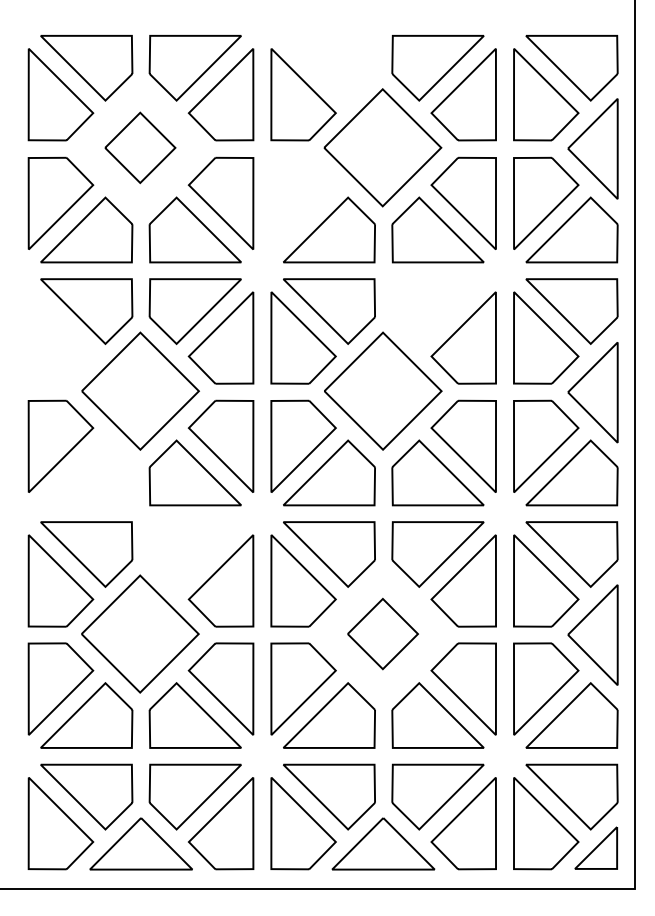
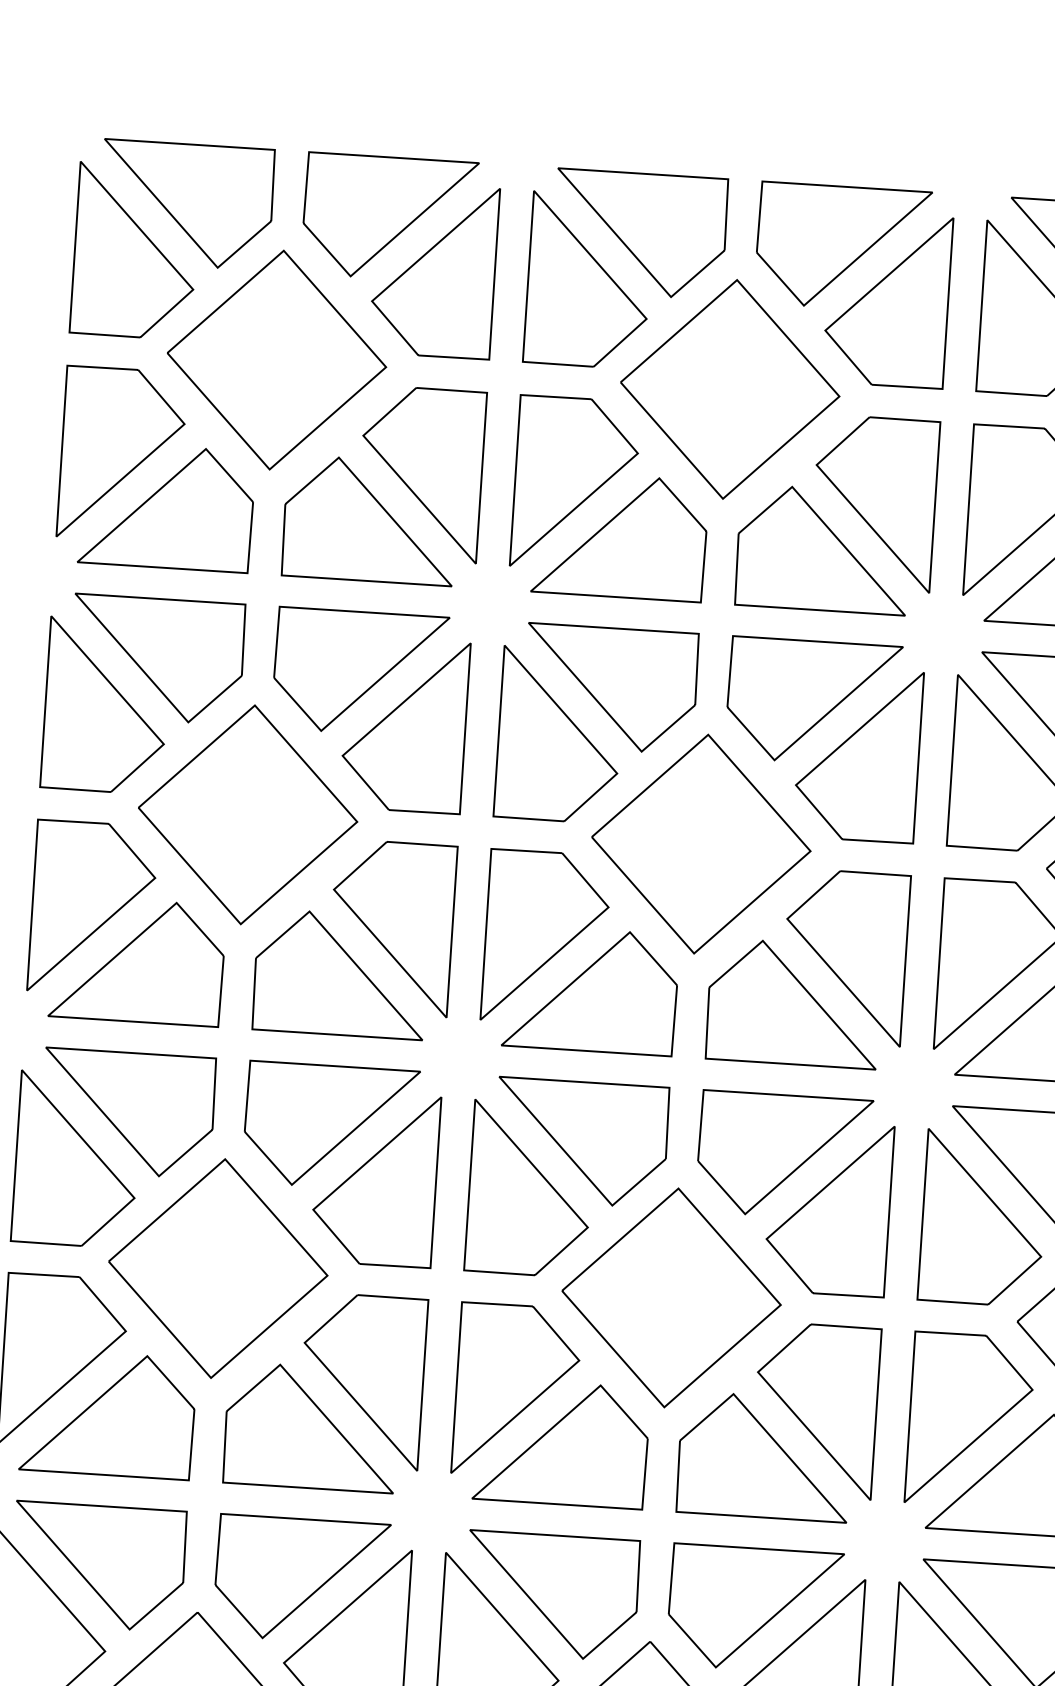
part: (329, 68) -> (640, 234), added
part: (140, 147) -> (277, 359), size x1.67
part: (303, 202) -> (575, 482), added
part: (437, 311) -> (812, 701), added
part: (60, 337) -> (105, 704), added
part: (86, 472) -> (137, 960), added
part: (194, 554) -> (329, 1126), added
part: (382, 633) -> (670, 1296), size x1.67

